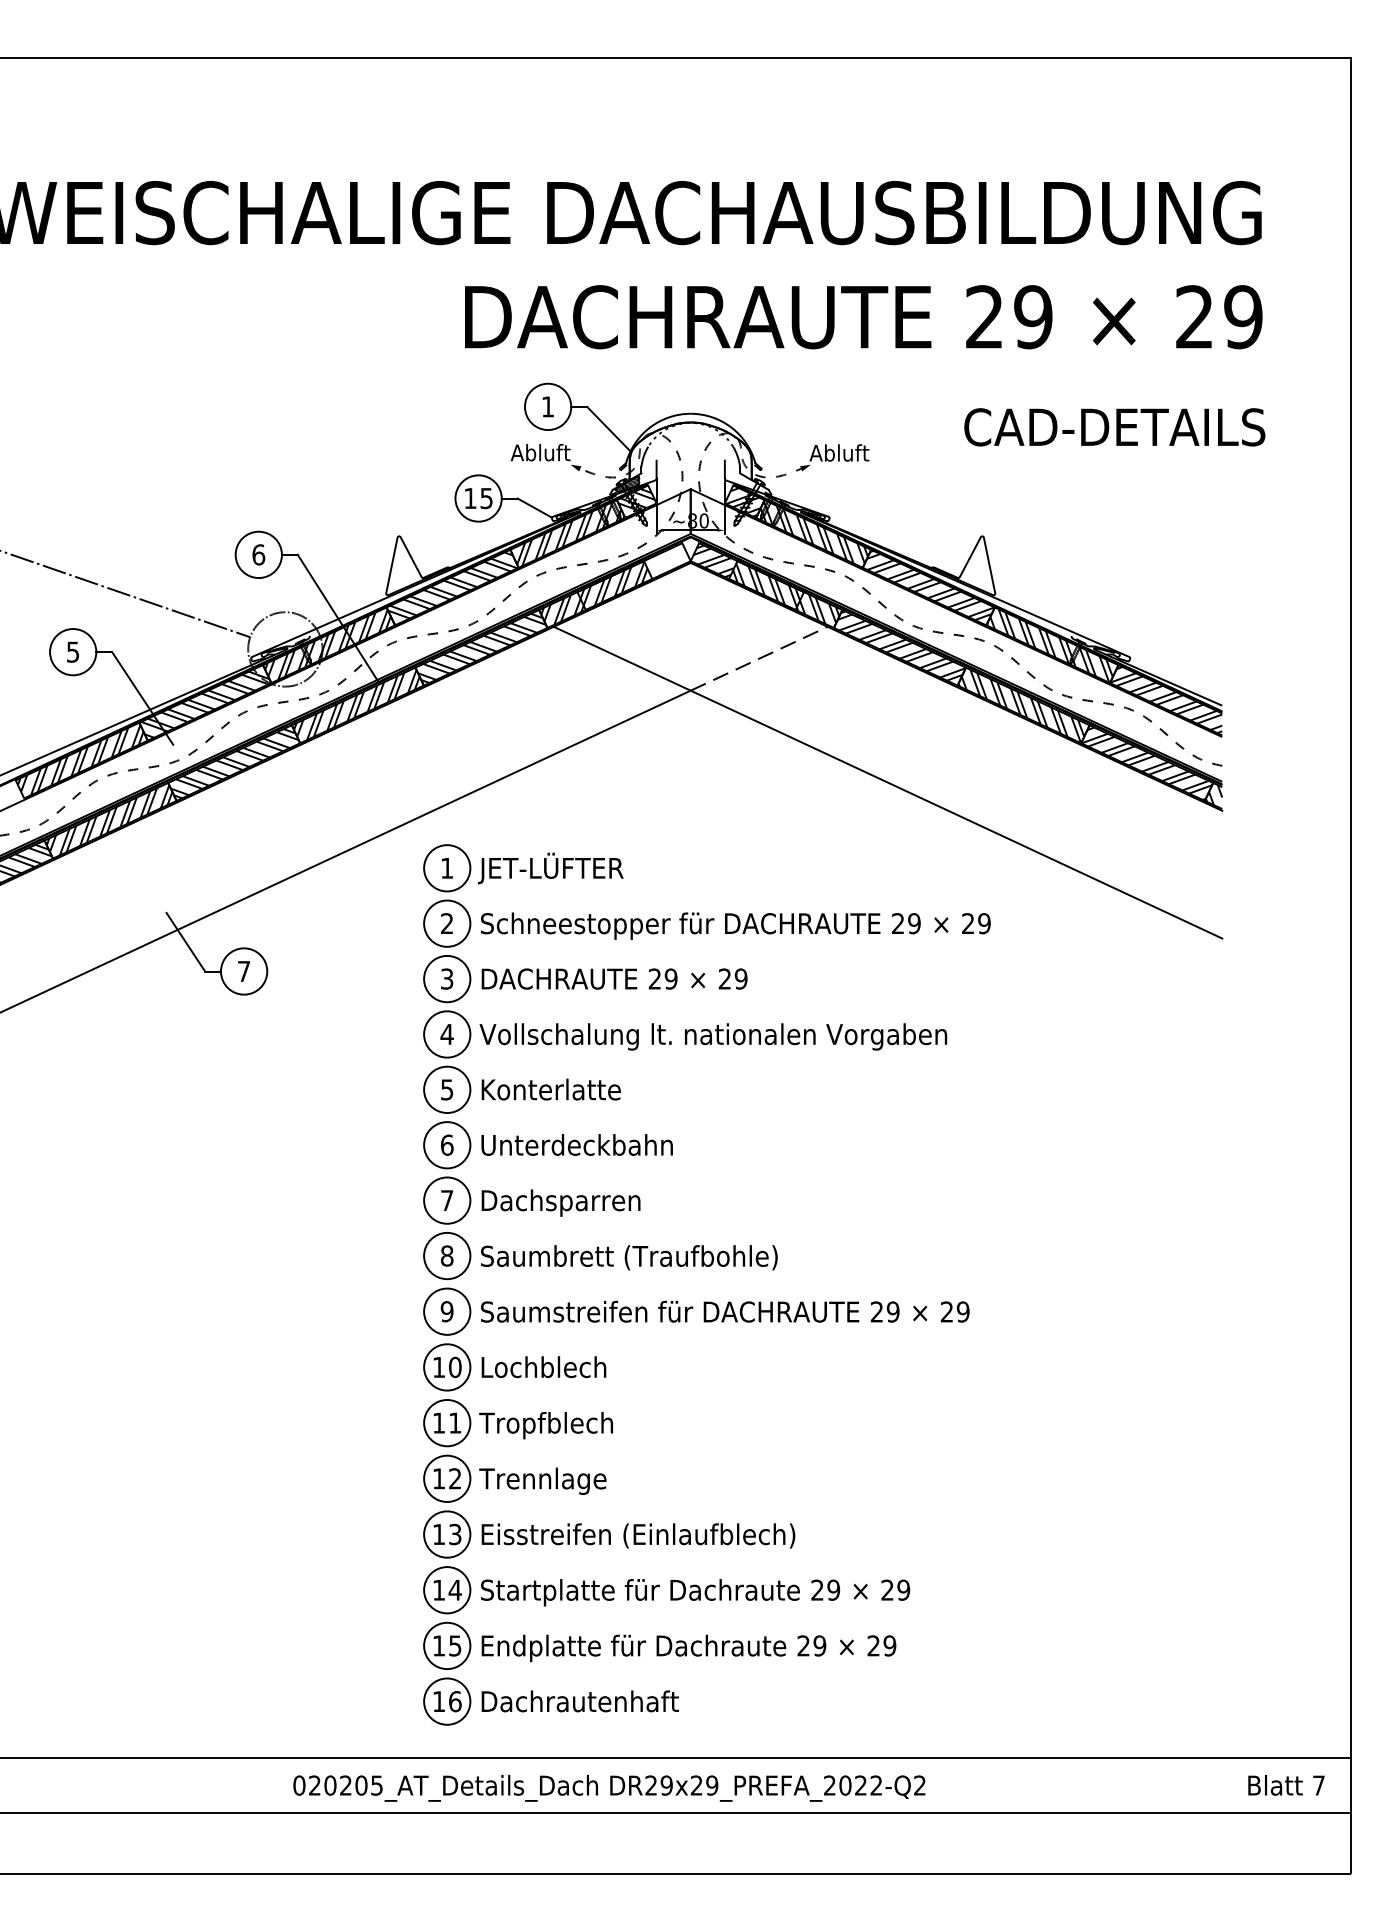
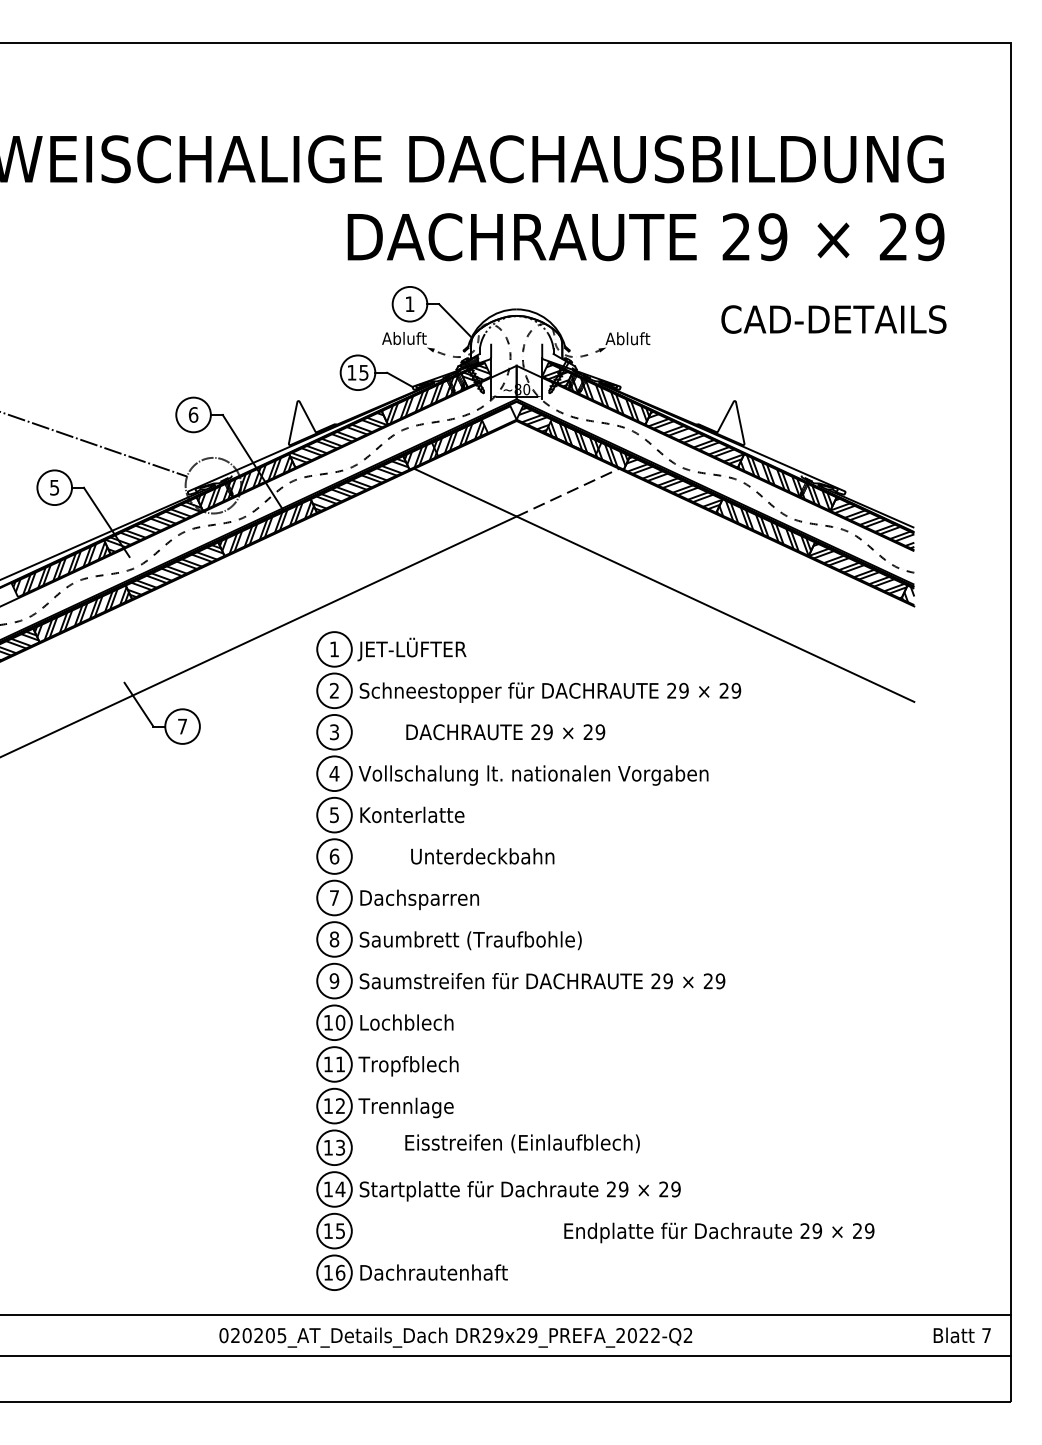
text: (614, 979) -> (505, 732), moved
text: (576, 1145) -> (482, 856), moved
text: (638, 1535) -> (522, 1143), moved
text: (689, 1647) -> (719, 1232), moved

